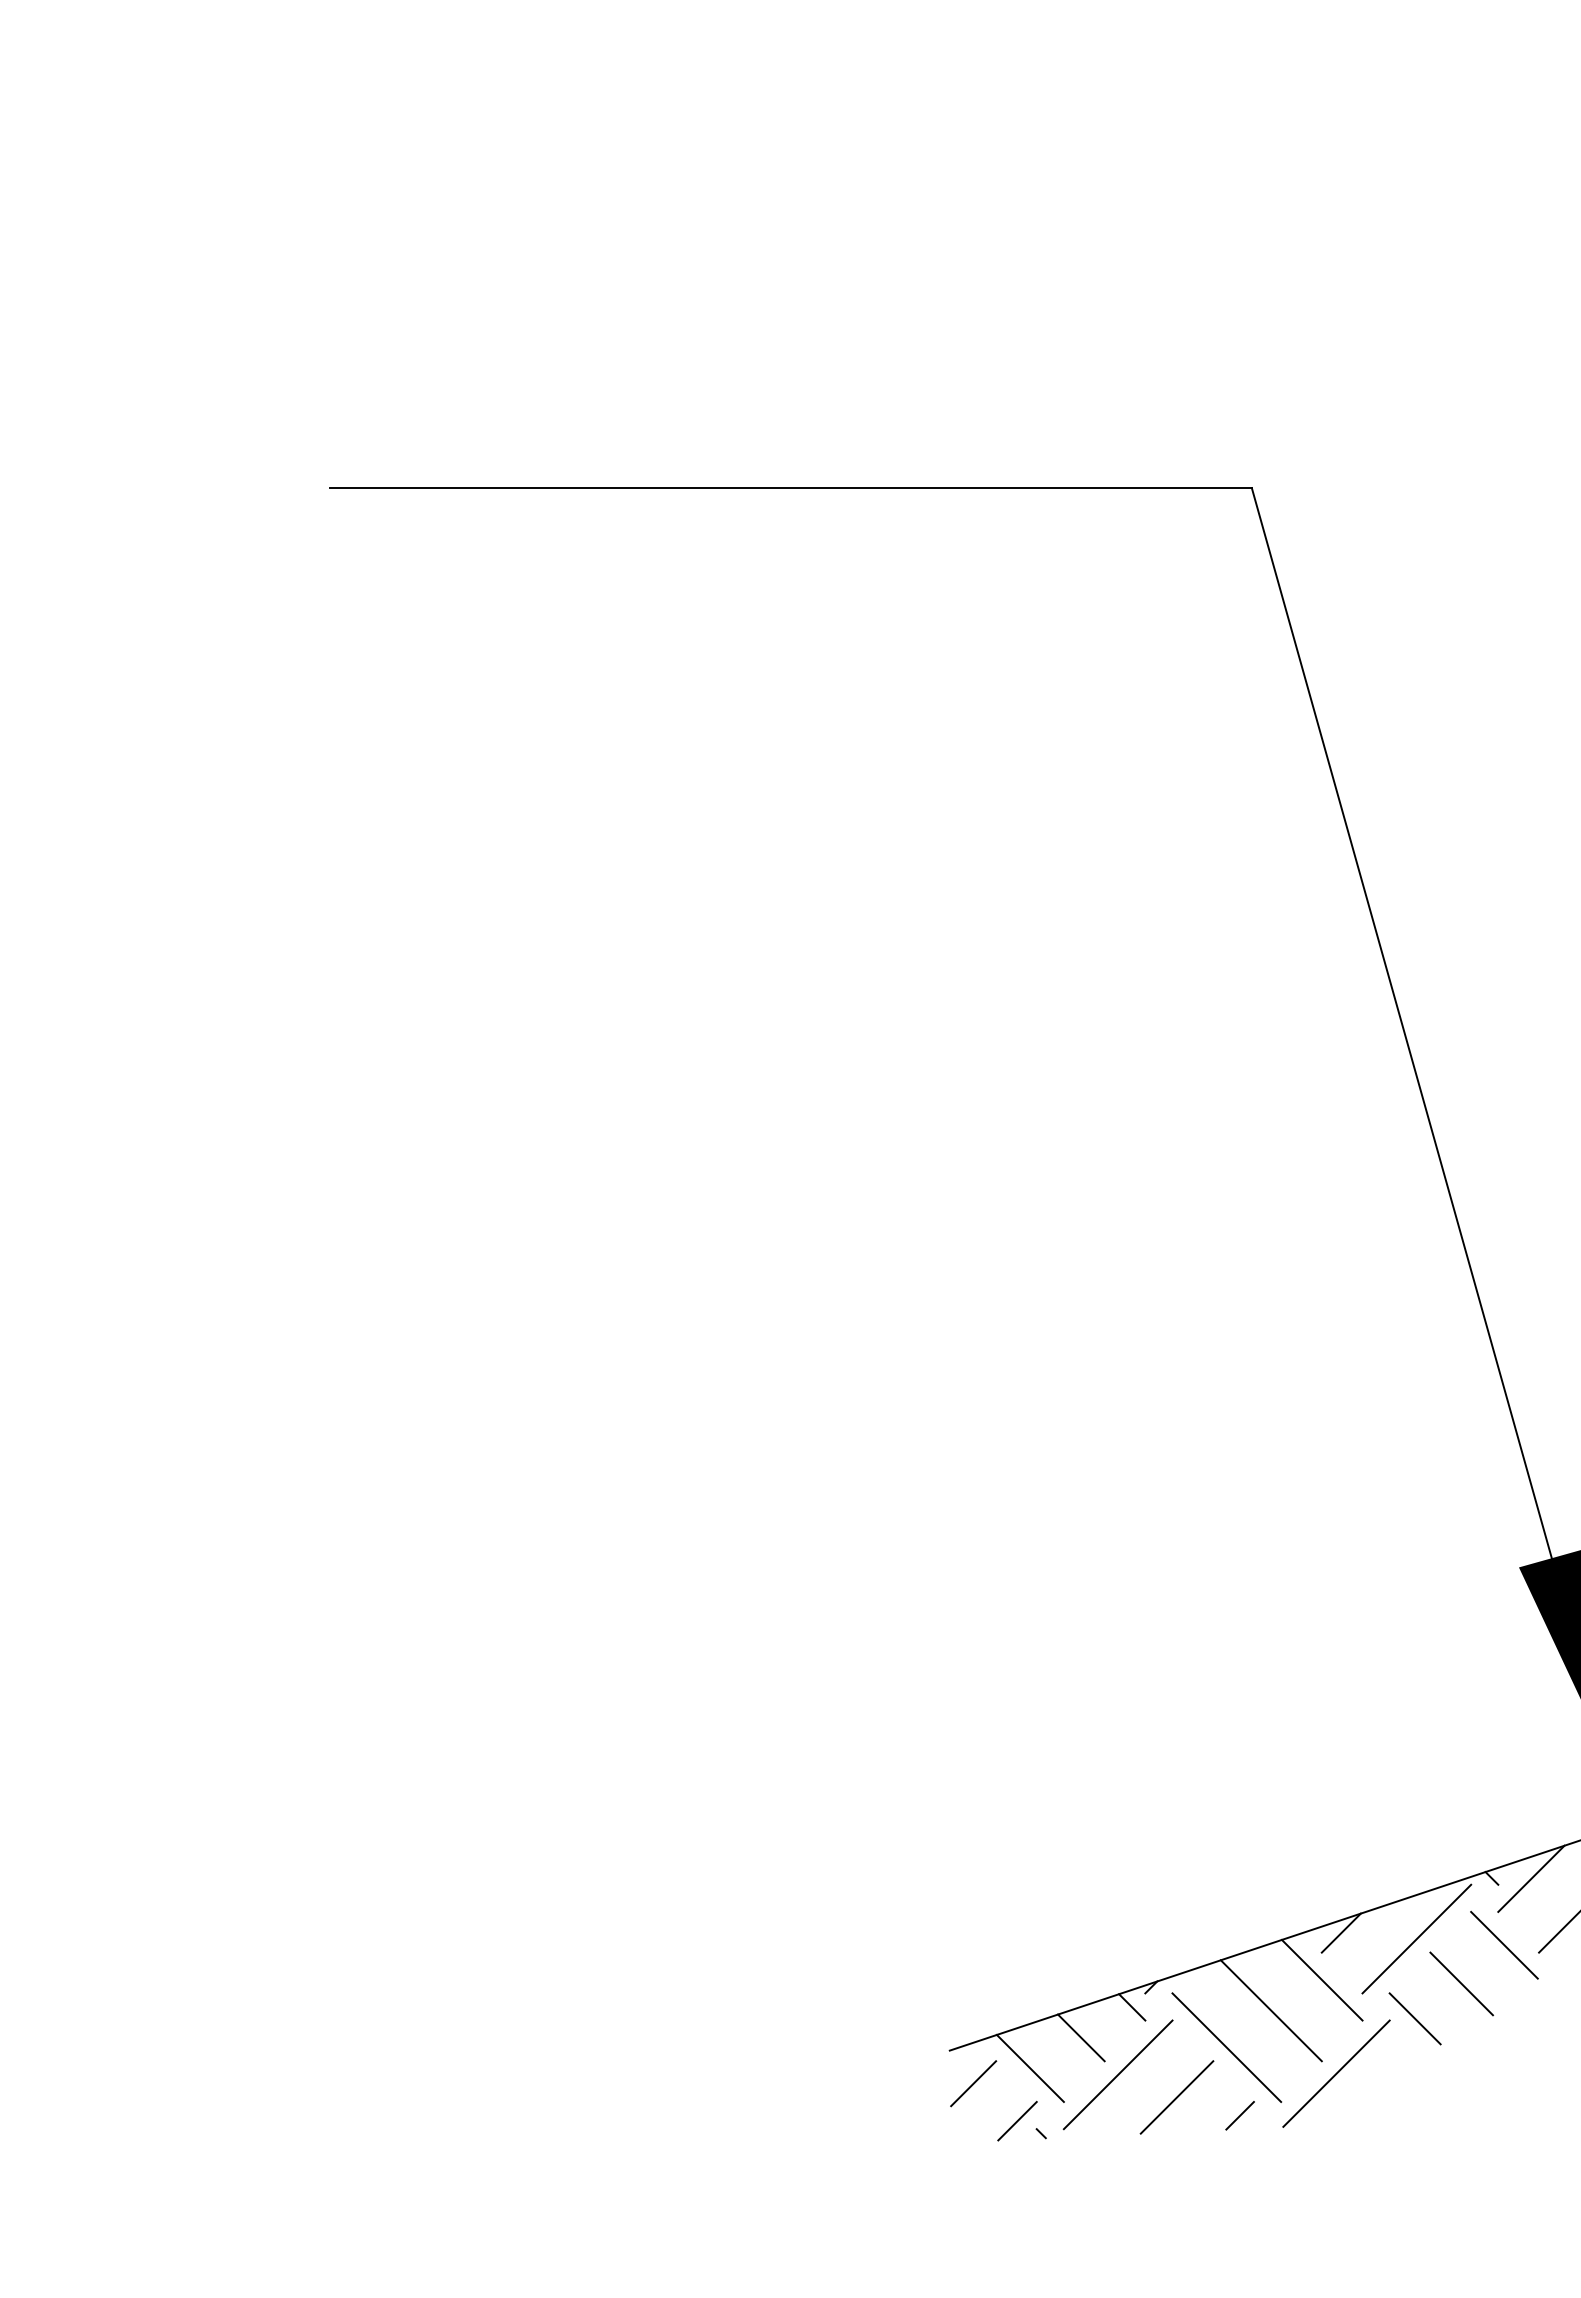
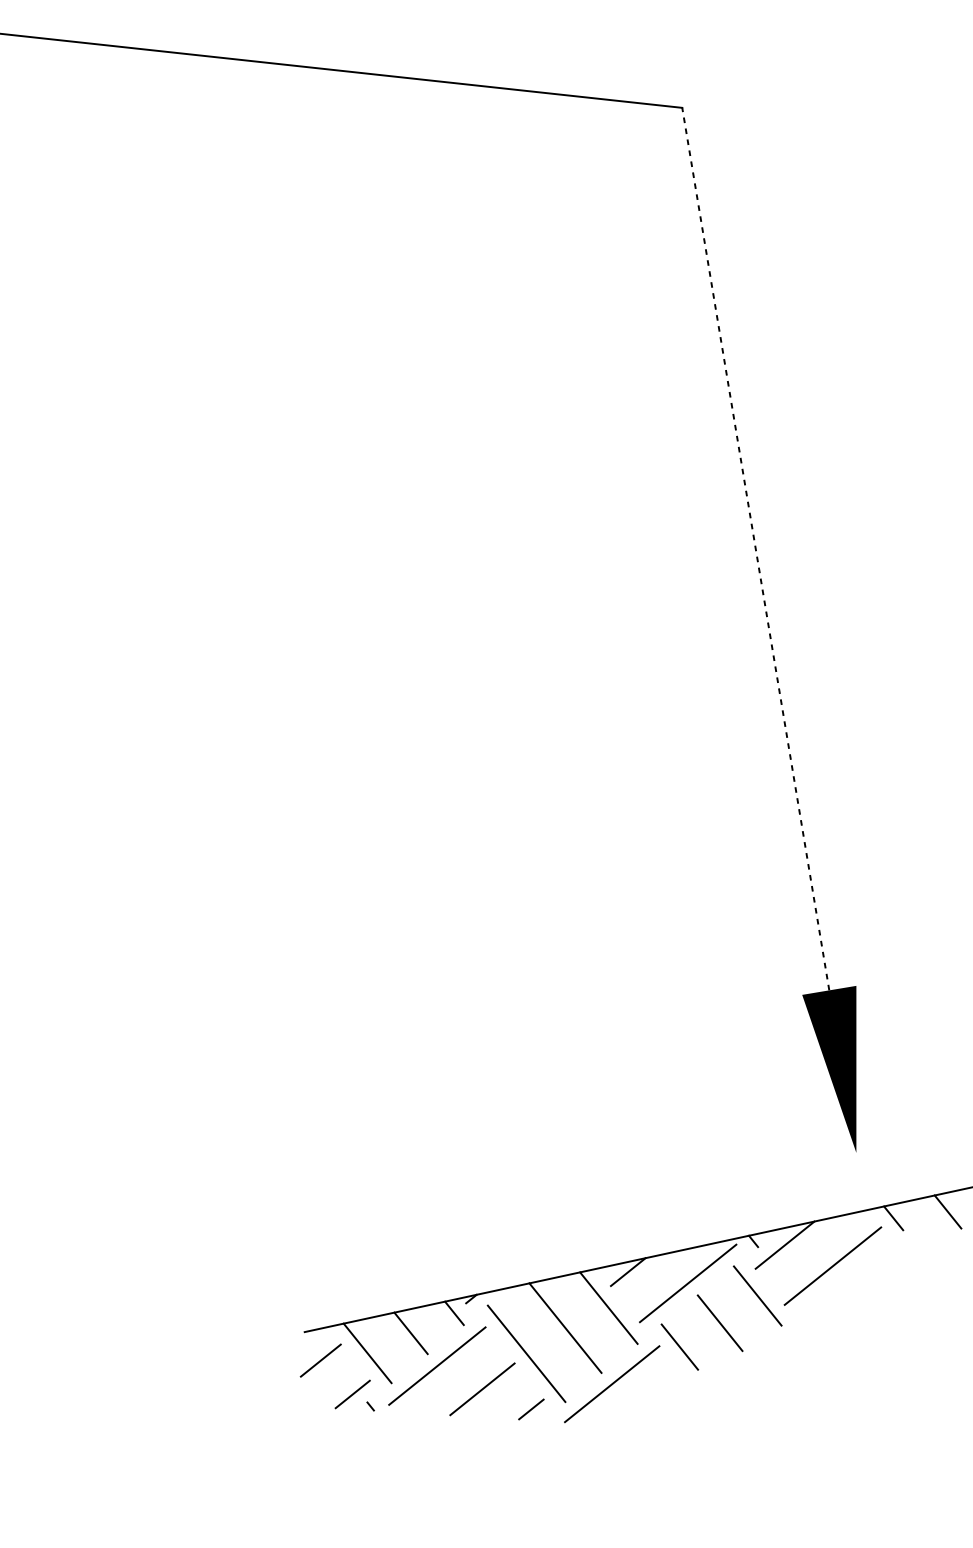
line: (1401, 1023) -> (755, 549), solid -> dashed

